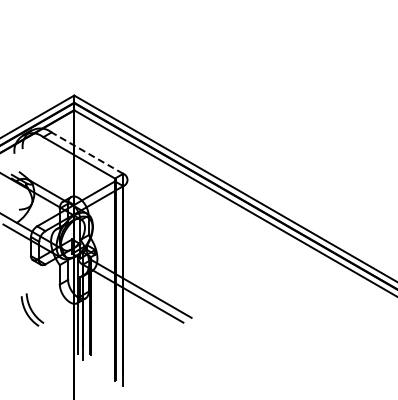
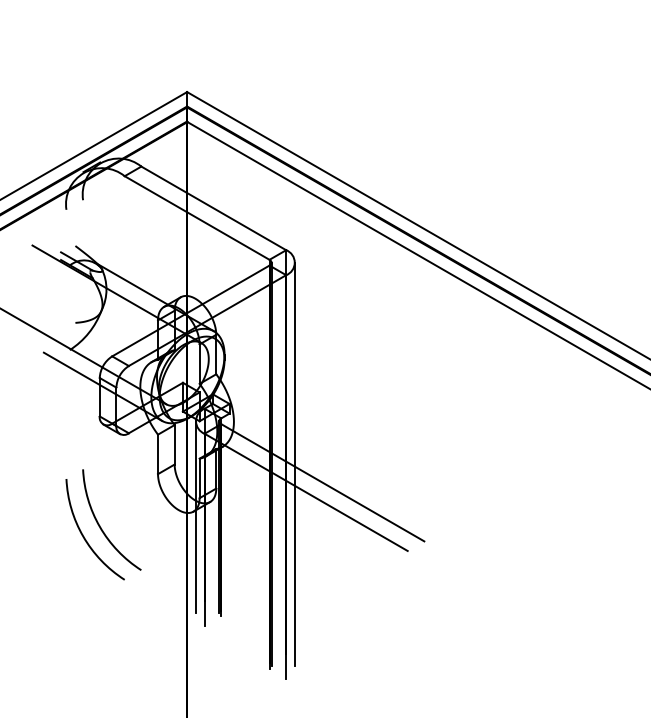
line: (87, 152) -> (213, 207), dashed -> solid
line: (127, 279) -> (294, 463), added
part: (32, 309) -> (102, 524), size x1.67

